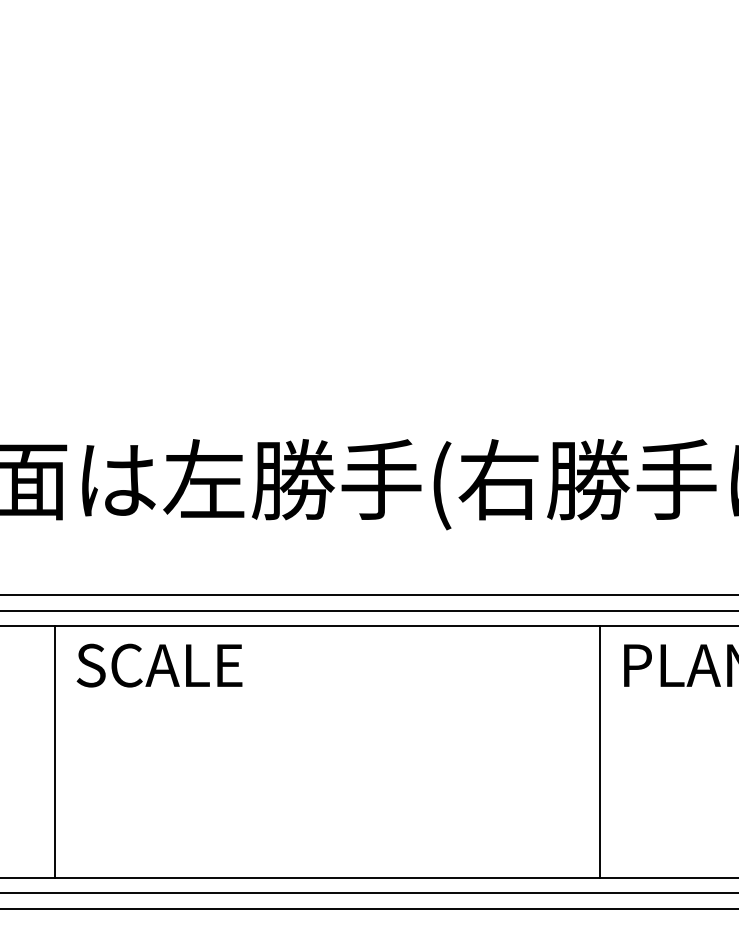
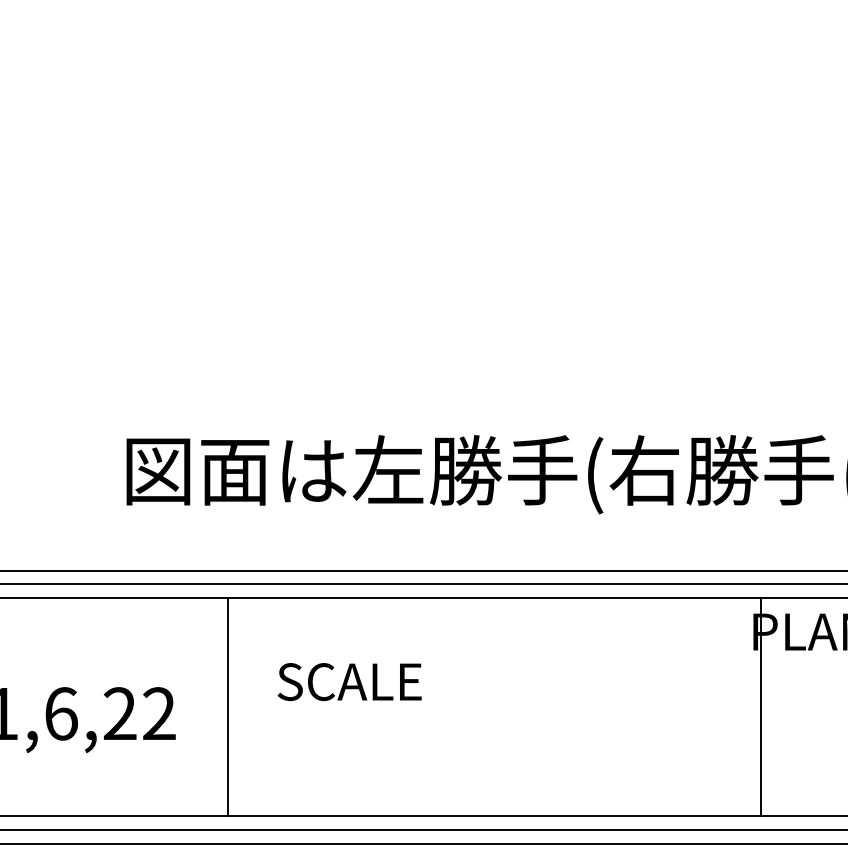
text: (159, 665) -> (349, 681), moved
line: (54, 752) -> (227, 707), moved
line: (599, 752) -> (761, 707), moved

